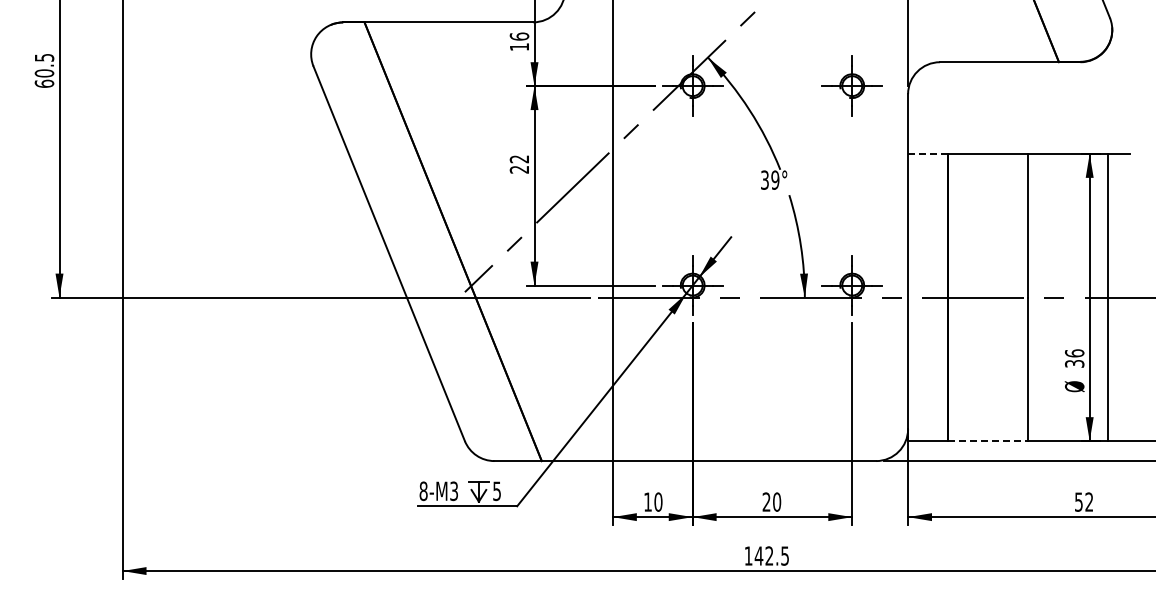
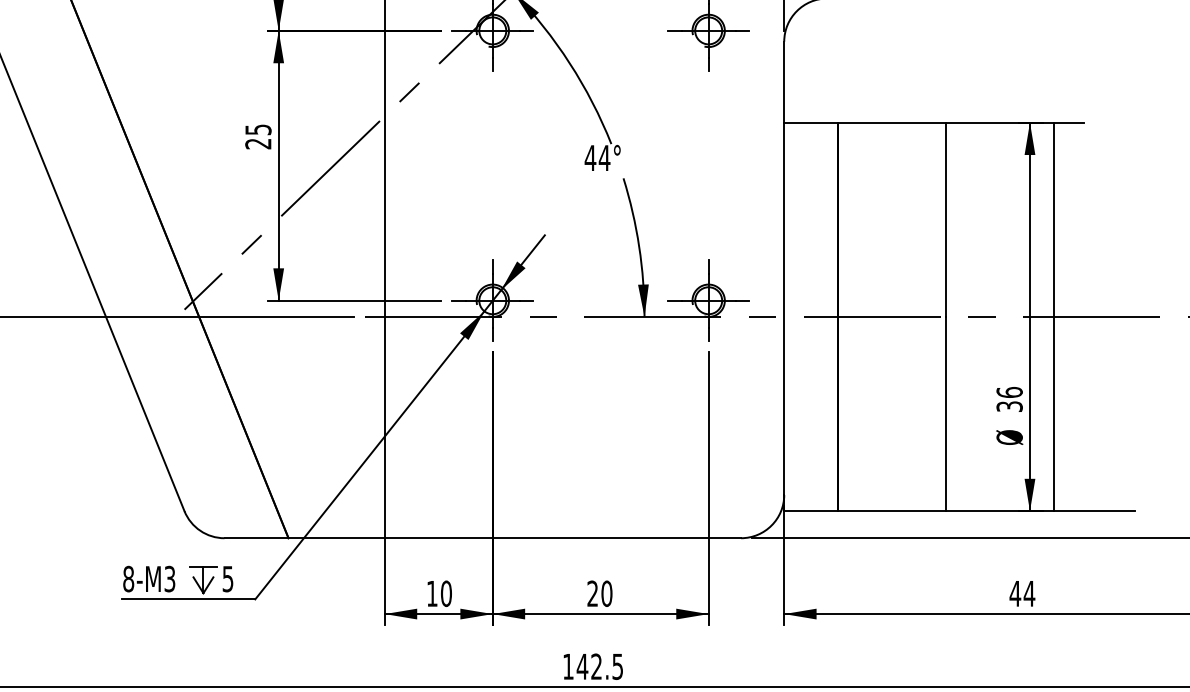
line: (928, 153) -> (811, 122), dashed -> solid
text: (519, 159) -> (258, 130), 22 -> 25
text: (769, 179) -> (596, 157), 39° -> 44°
line: (987, 441) -> (891, 511), dashed -> solid
text: (1083, 501) -> (1021, 592), 52 -> 44

